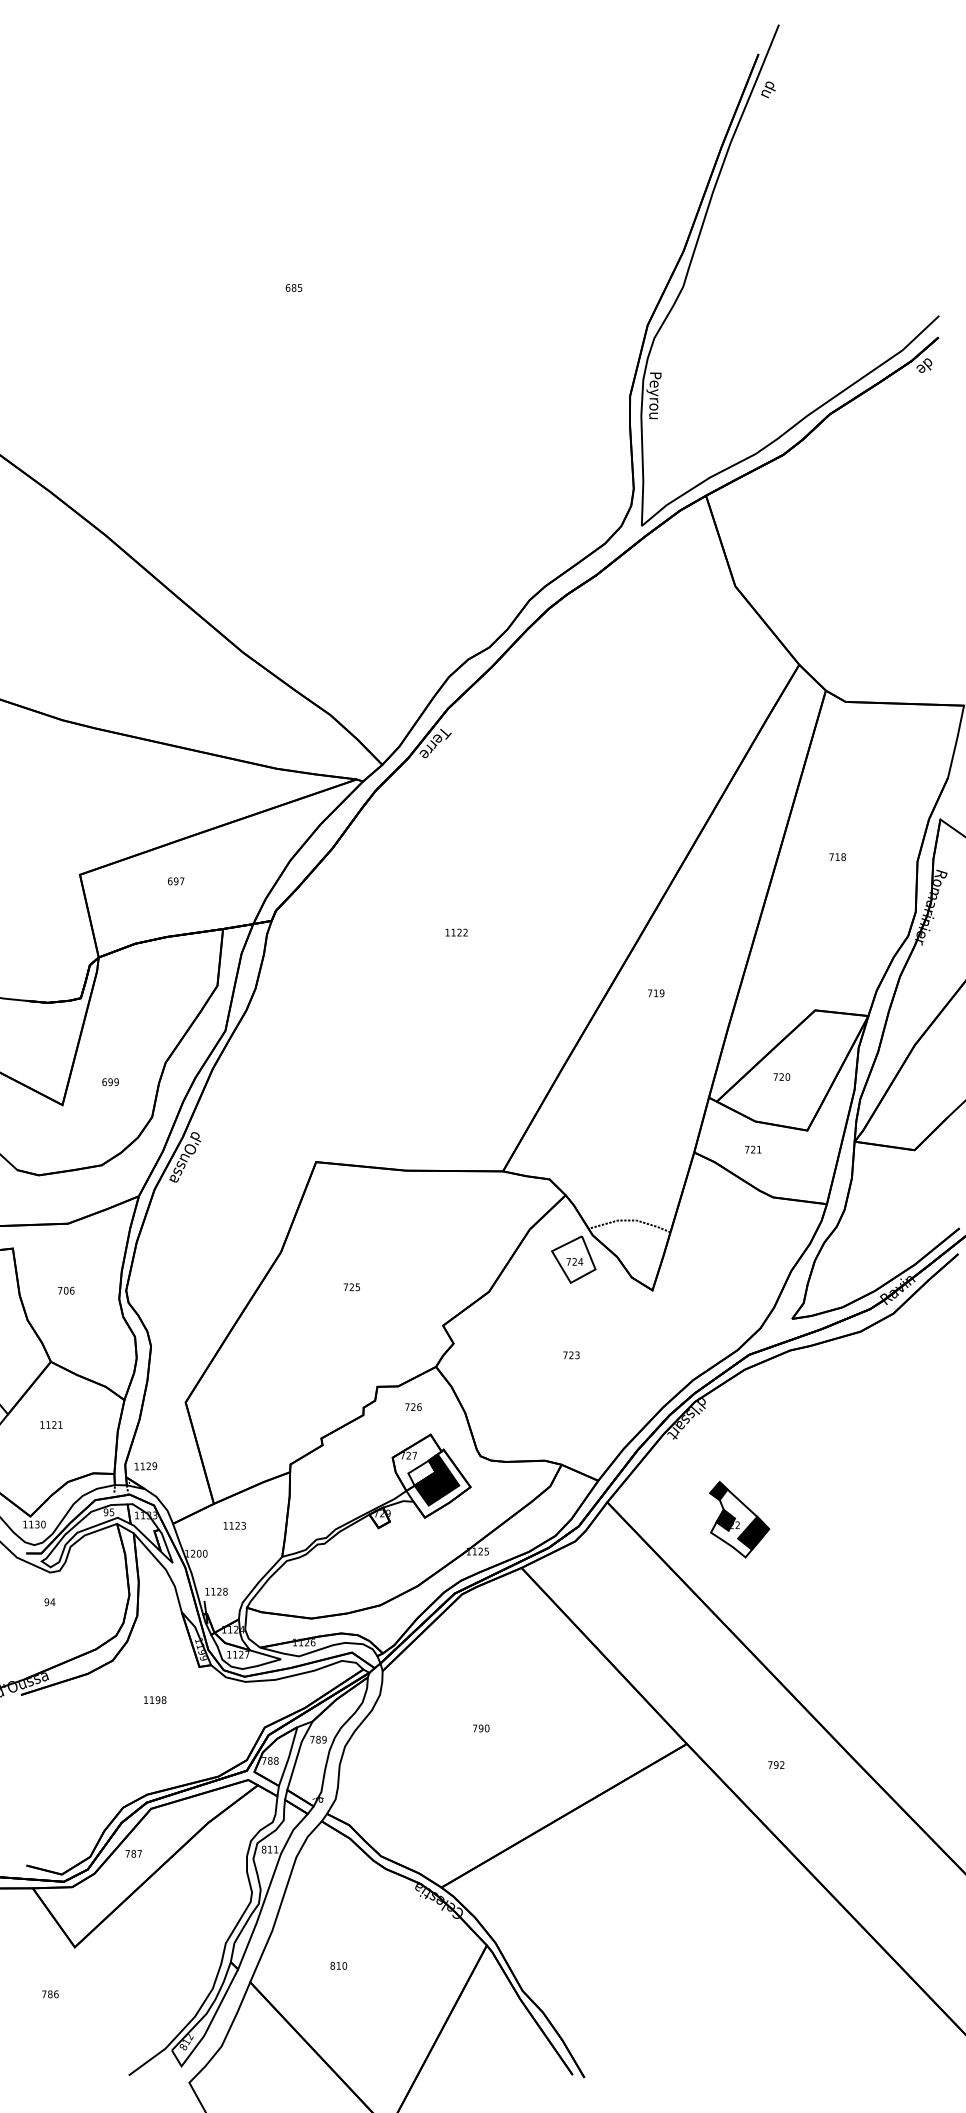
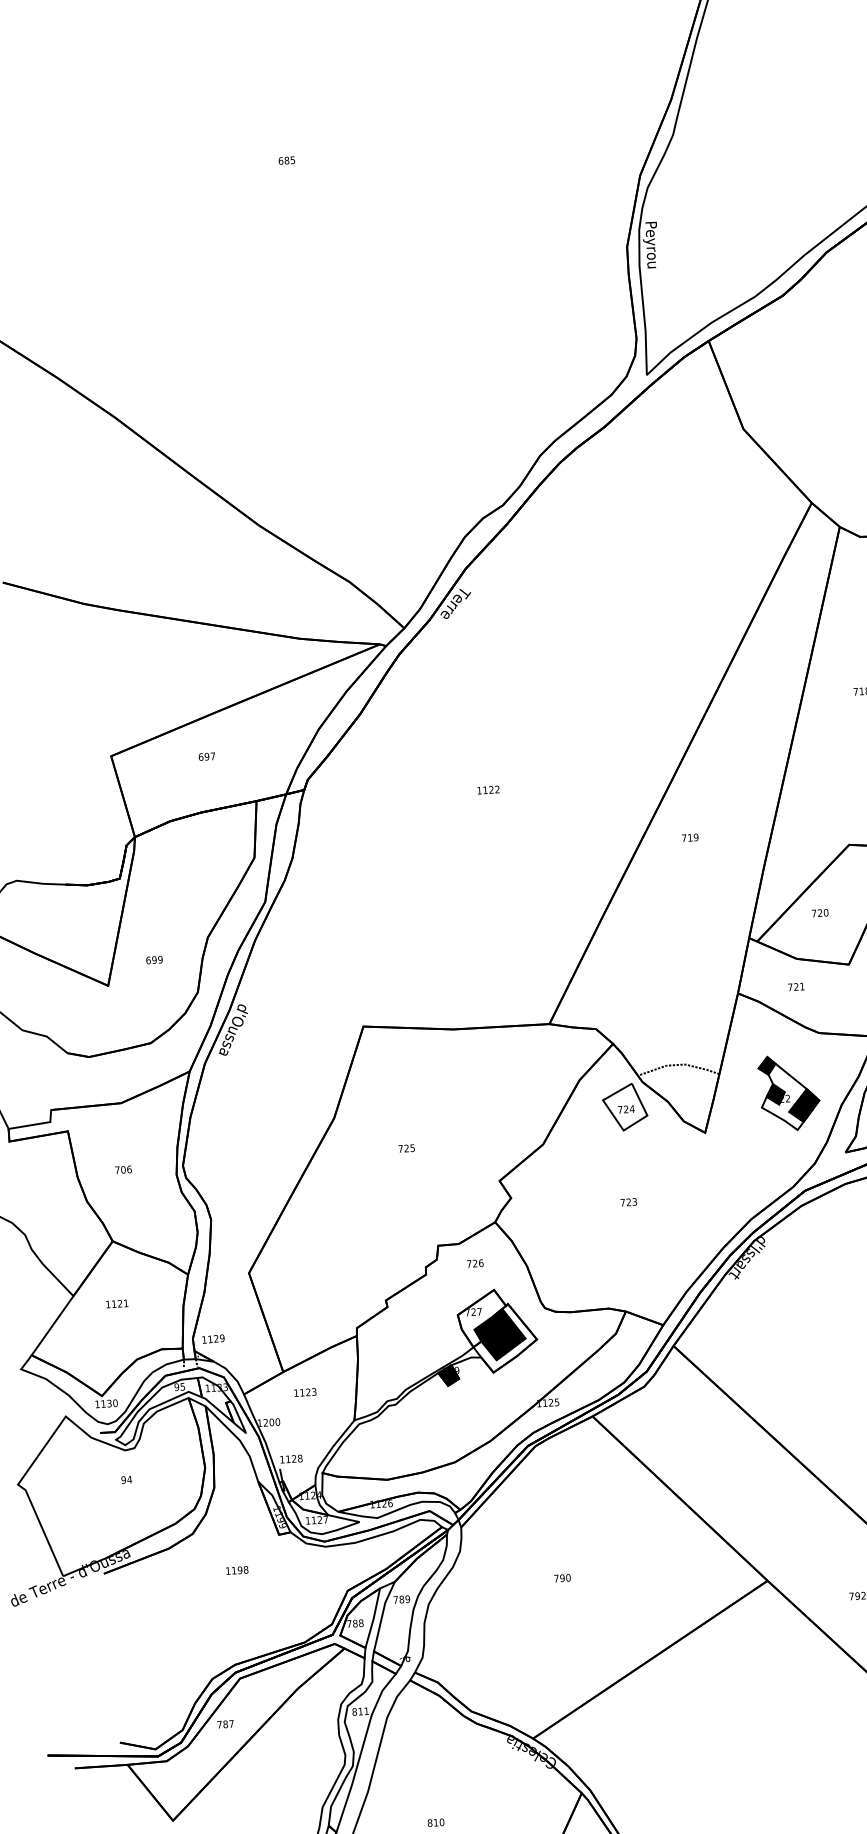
fill: (421, 1472) -> (487, 1327), added
fill: (379, 1517) -> (448, 1375), added
part: (739, 1519) -> (789, 1092), moved

